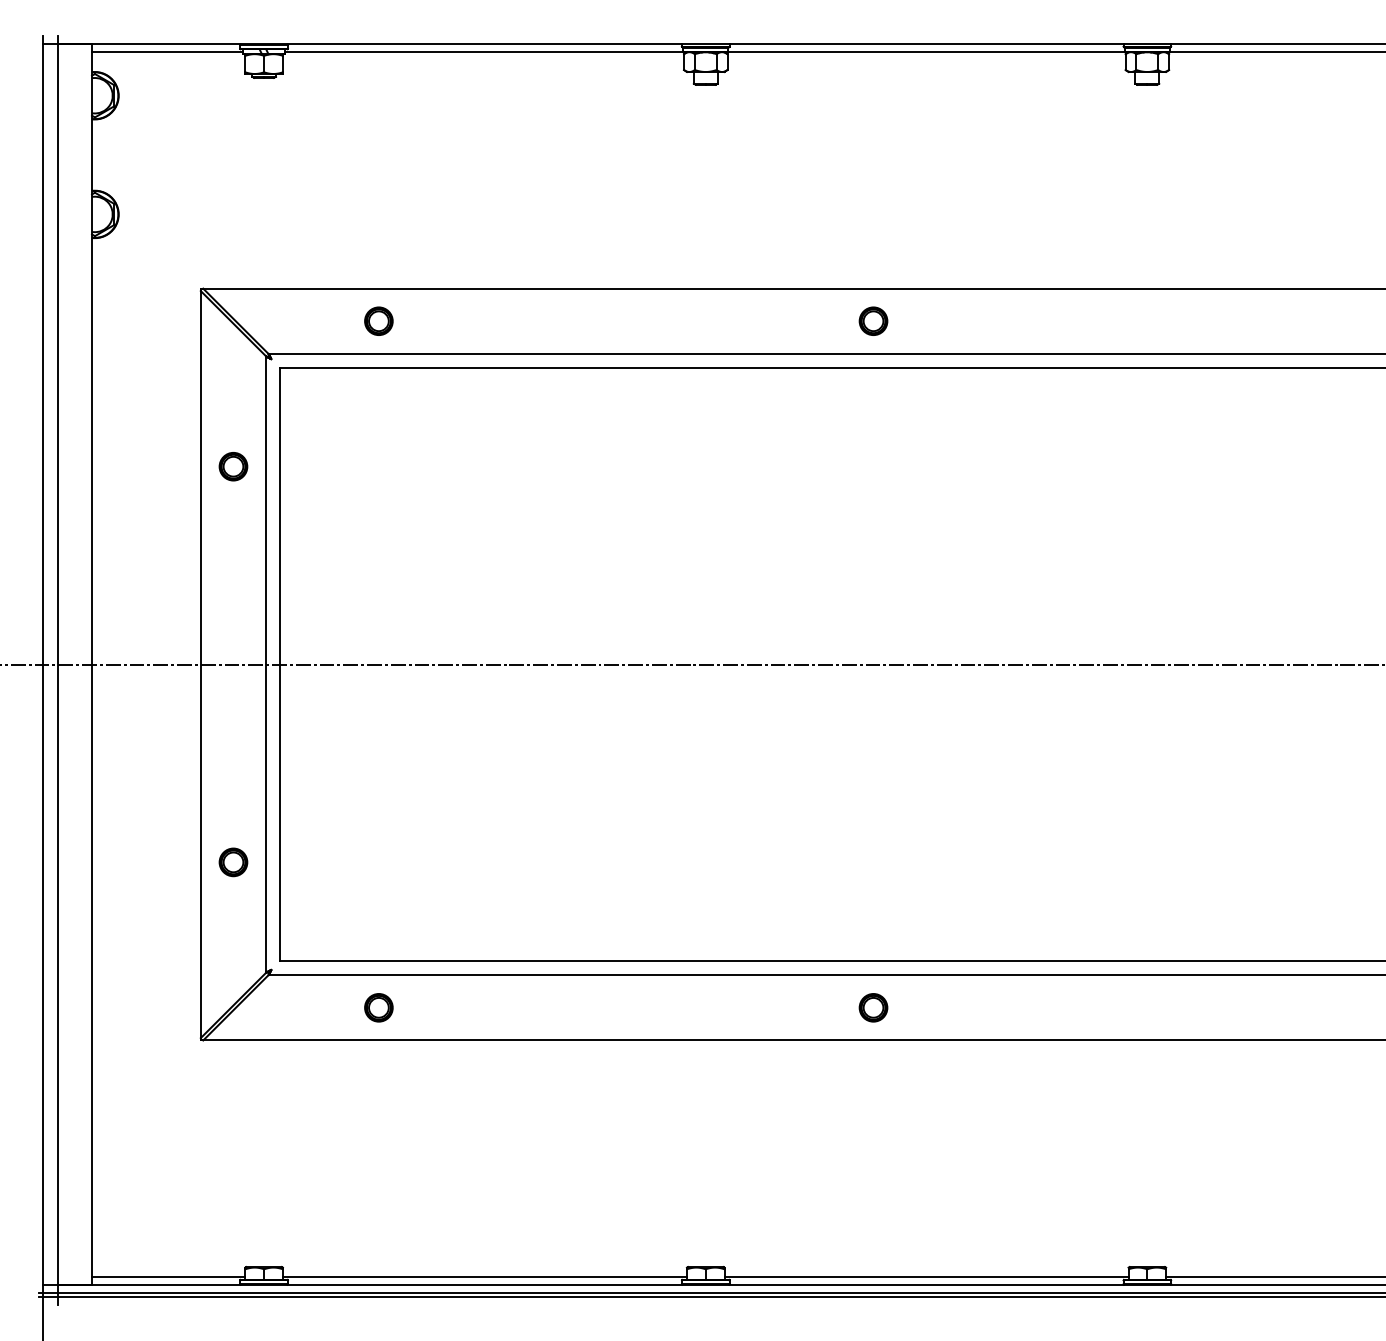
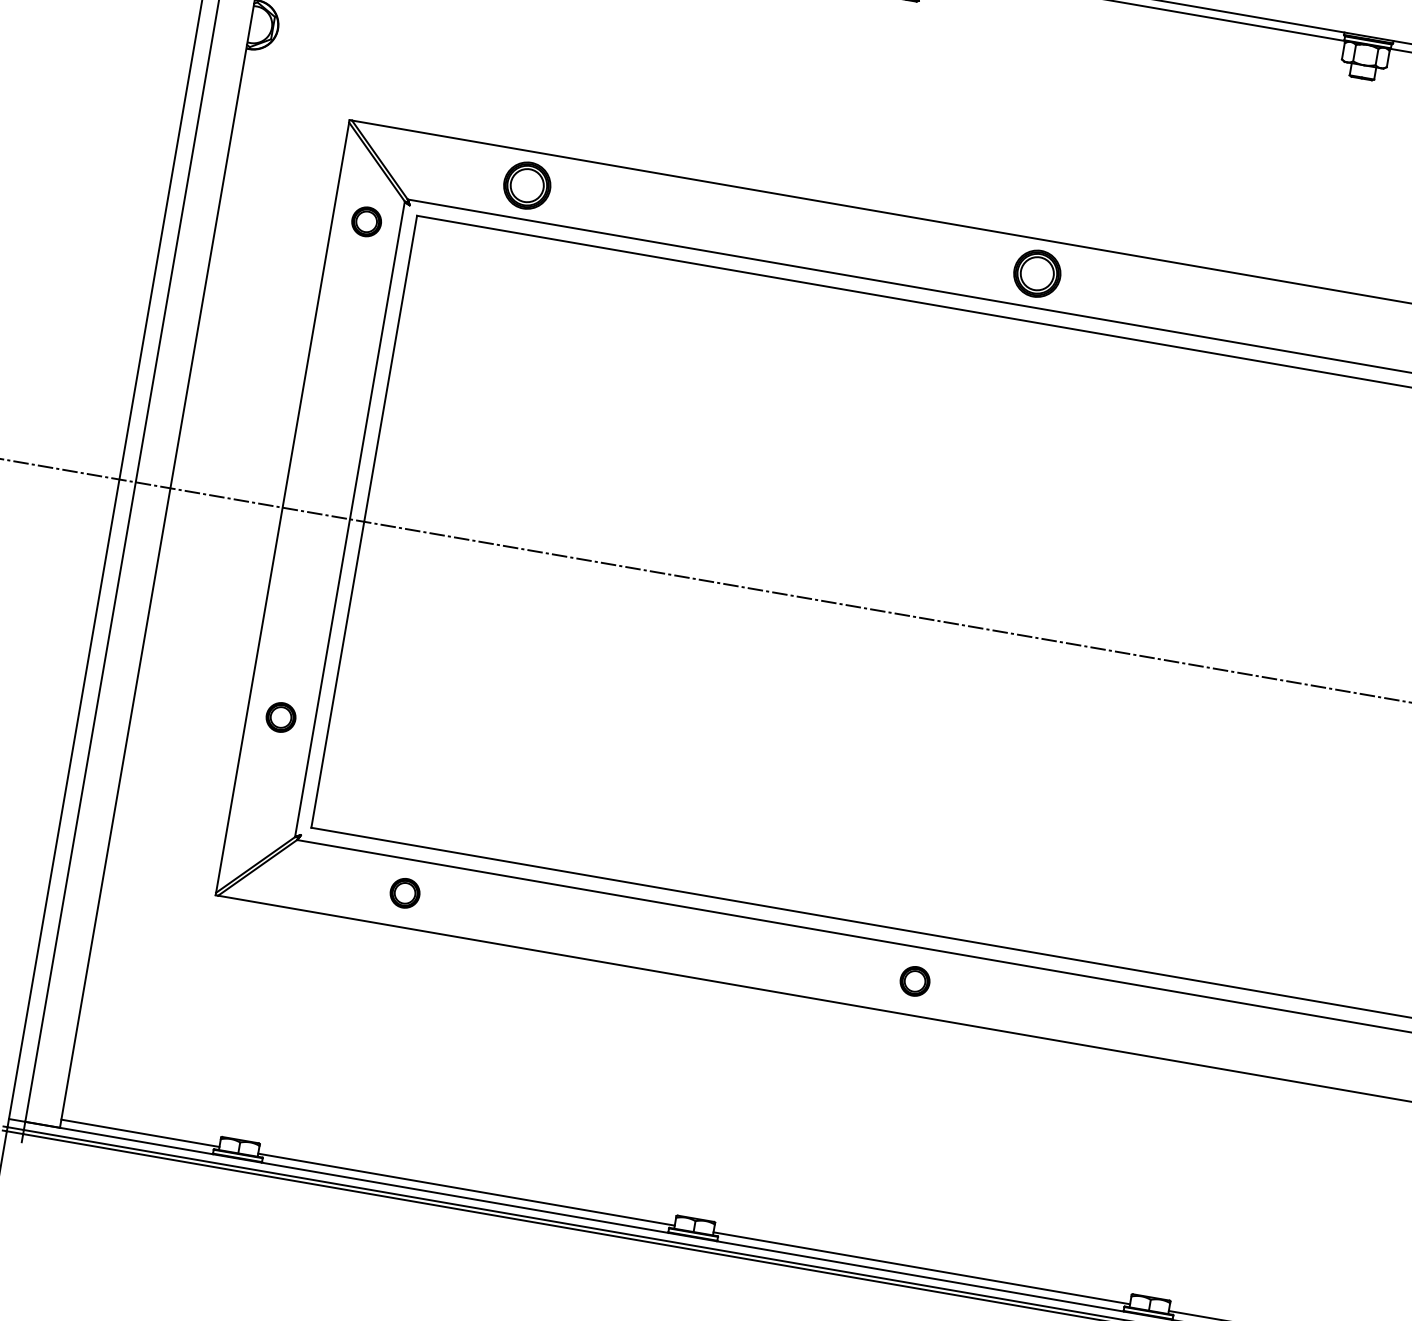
part: (378, 320) -> (527, 184), size x1.6
part: (873, 320) -> (1037, 272), size x1.6
part: (233, 466) -> (366, 221), moved

